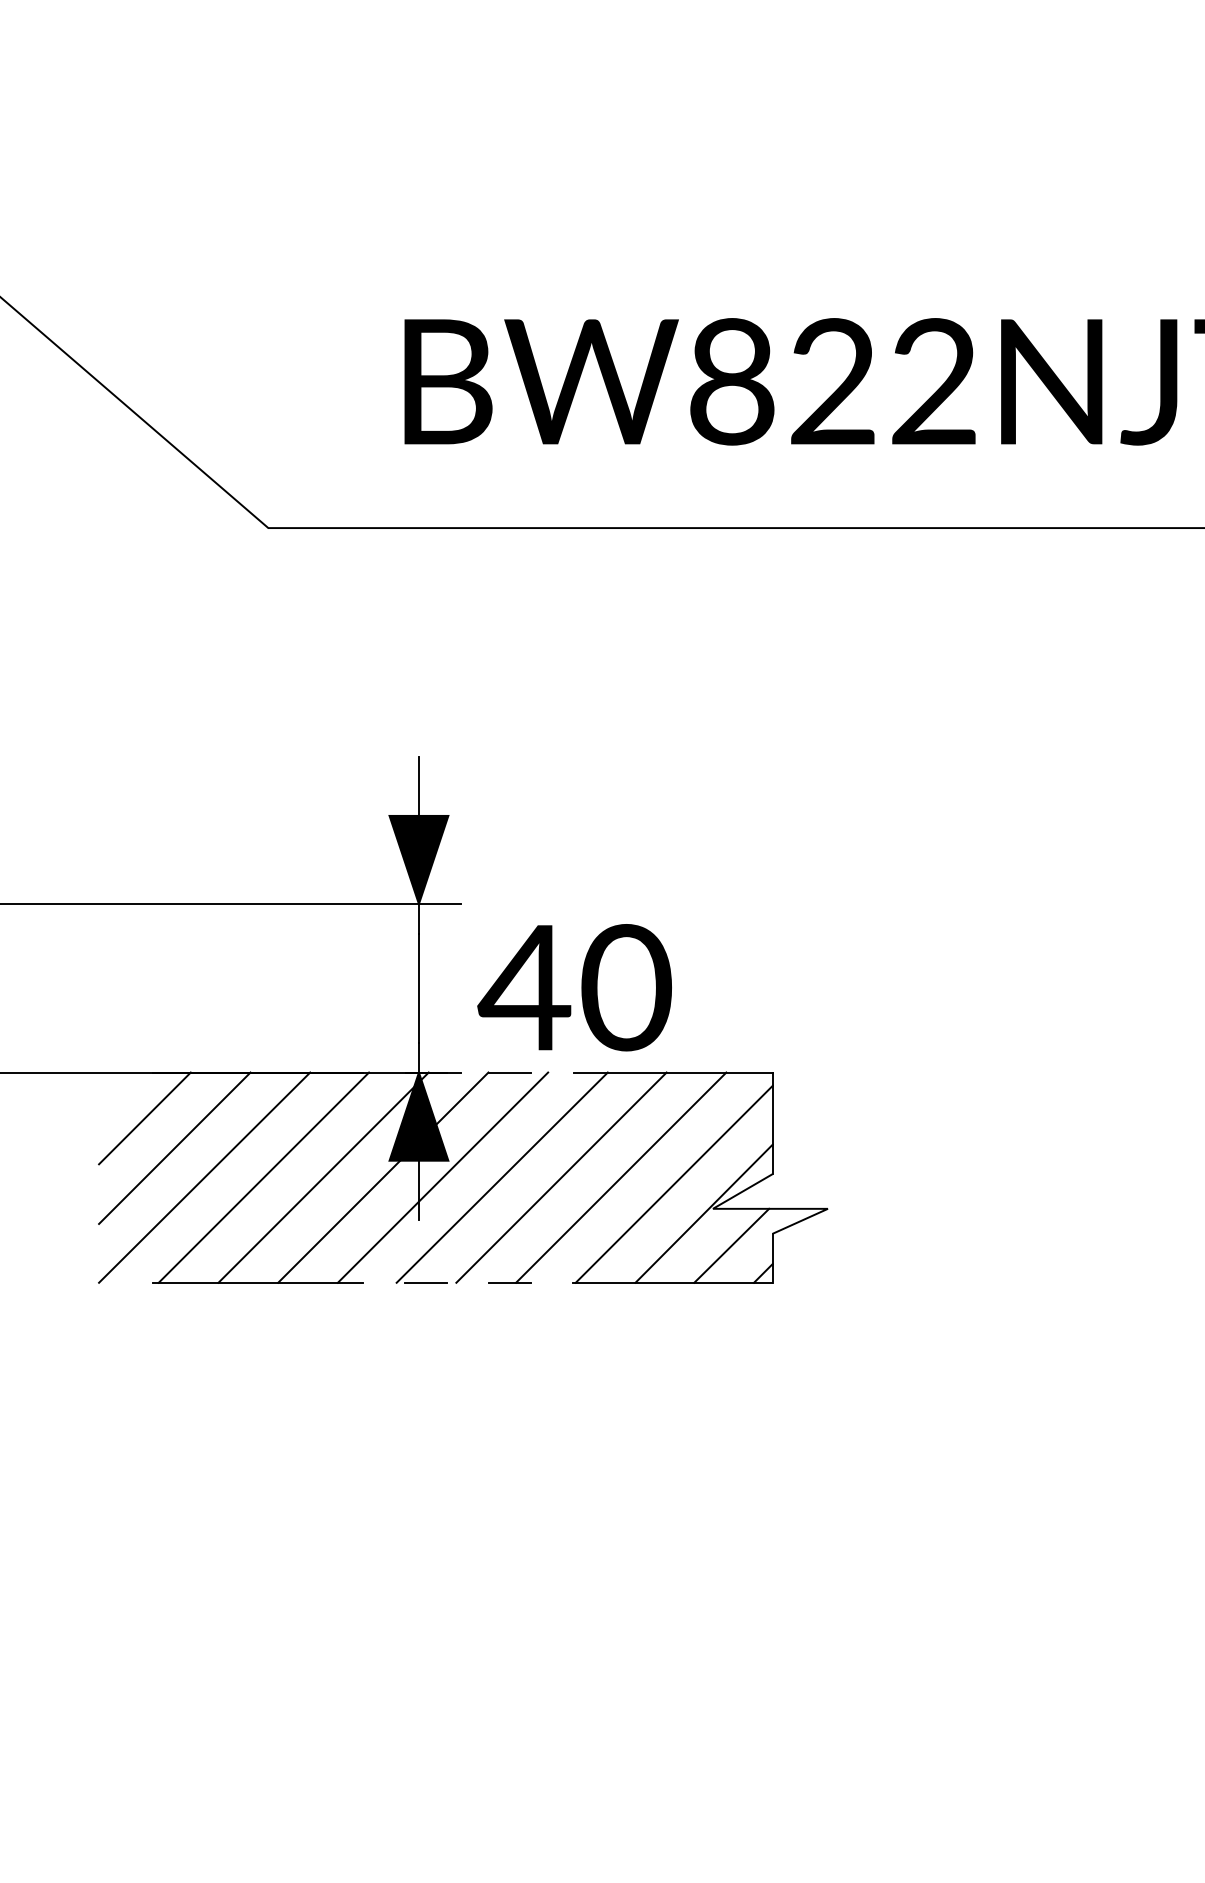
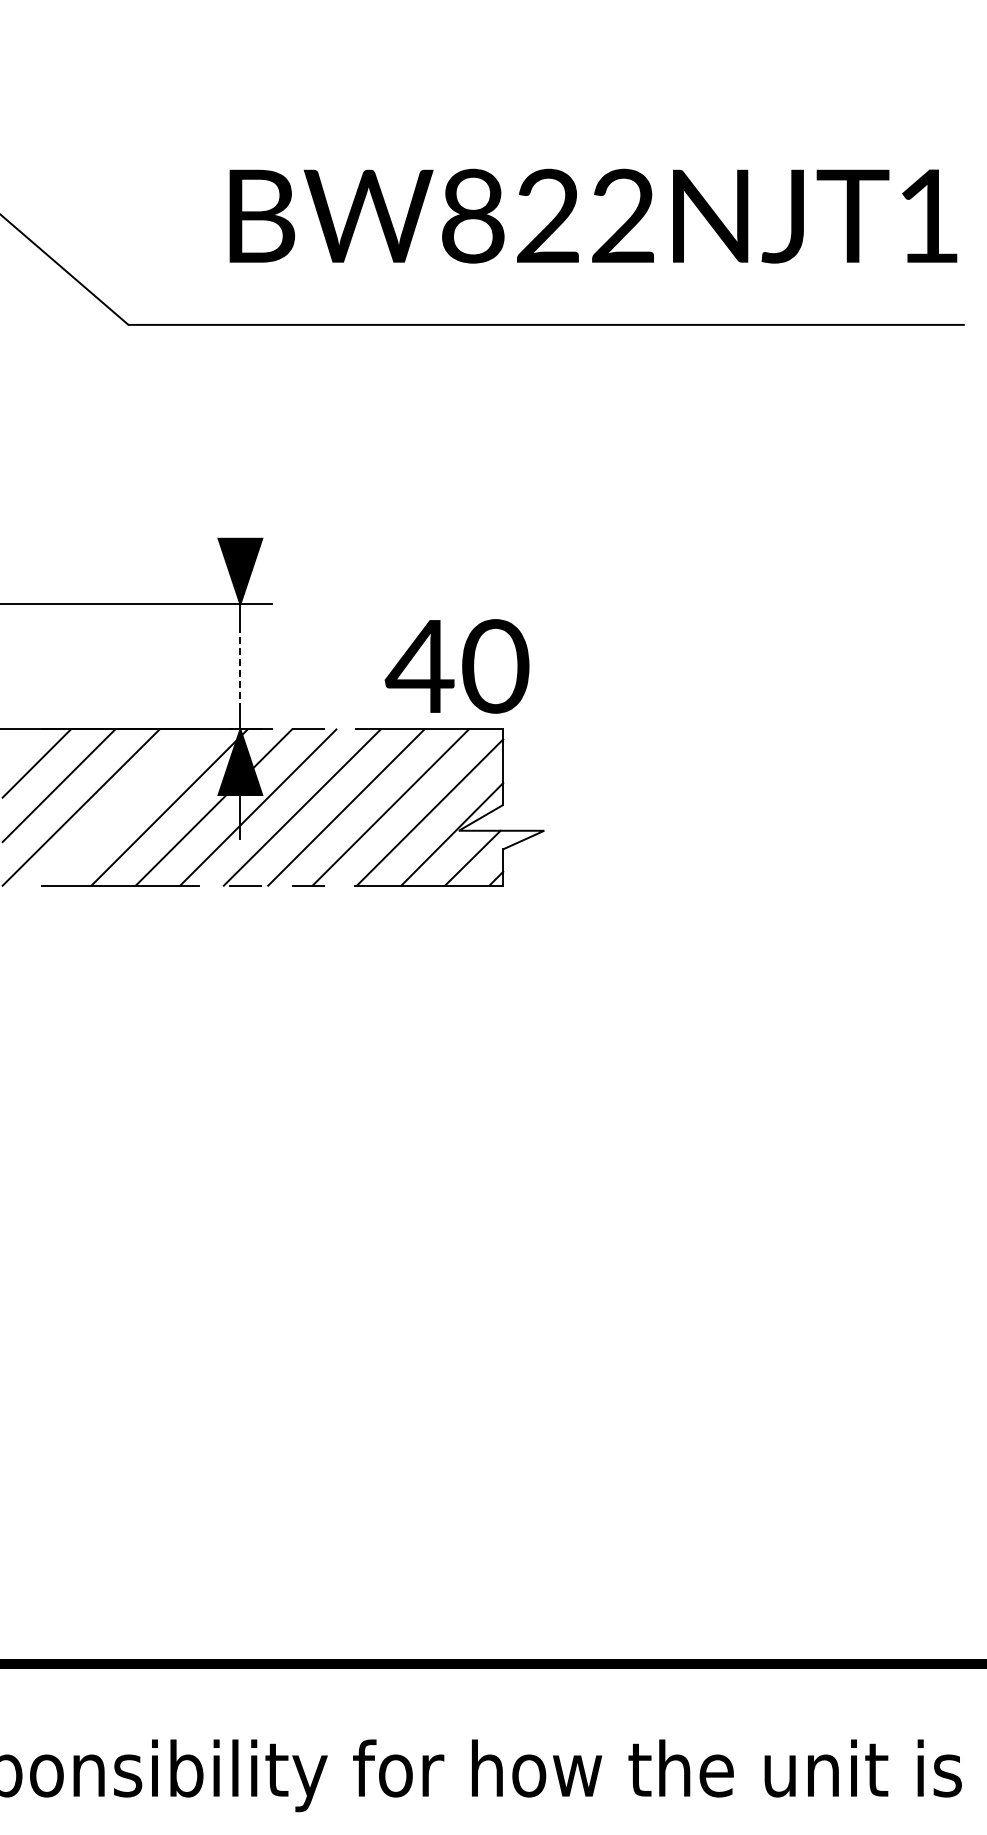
line: (419, 785) -> (240, 516), removed
line: (419, 987) -> (240, 666), solid -> dashed
text: (573, 987) -> (456, 666), moved
line: (264, 1177) -> (125, 807), removed

